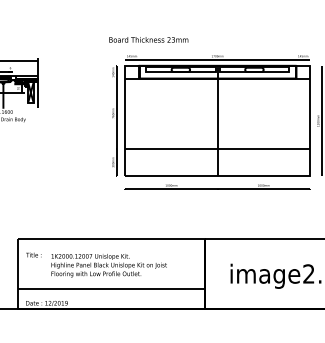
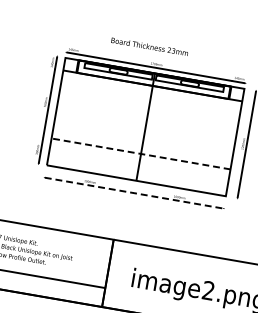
text: (148, 39) -> (149, 46), moved
line: (217, 148) -> (140, 153), solid -> dashed
line: (217, 189) -> (134, 193), solid -> dashed

